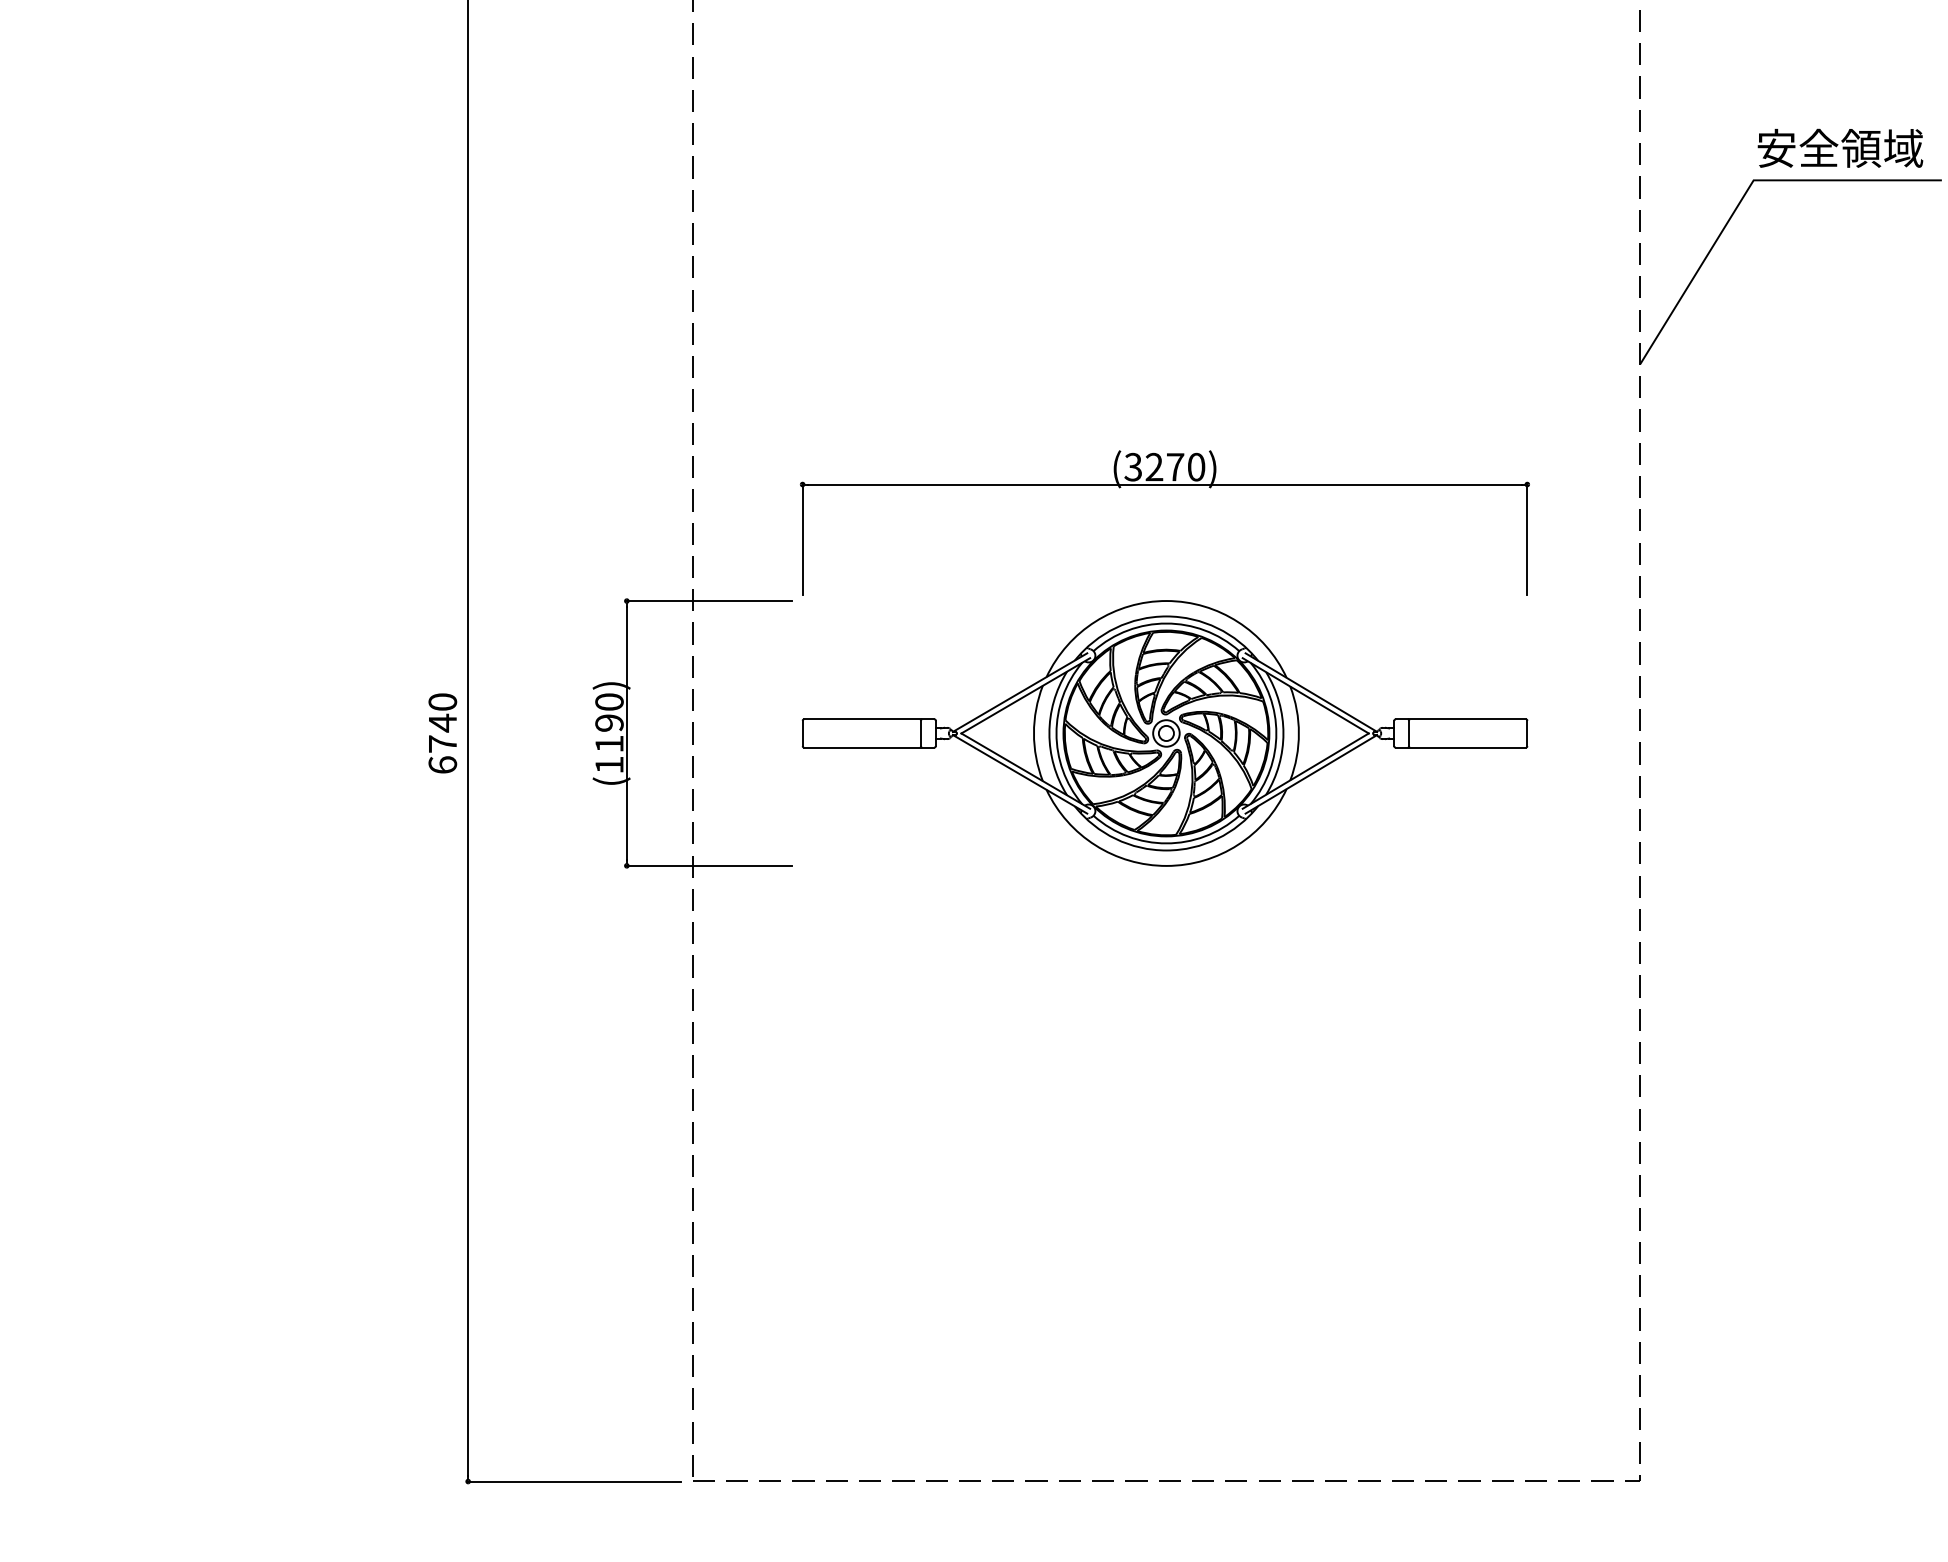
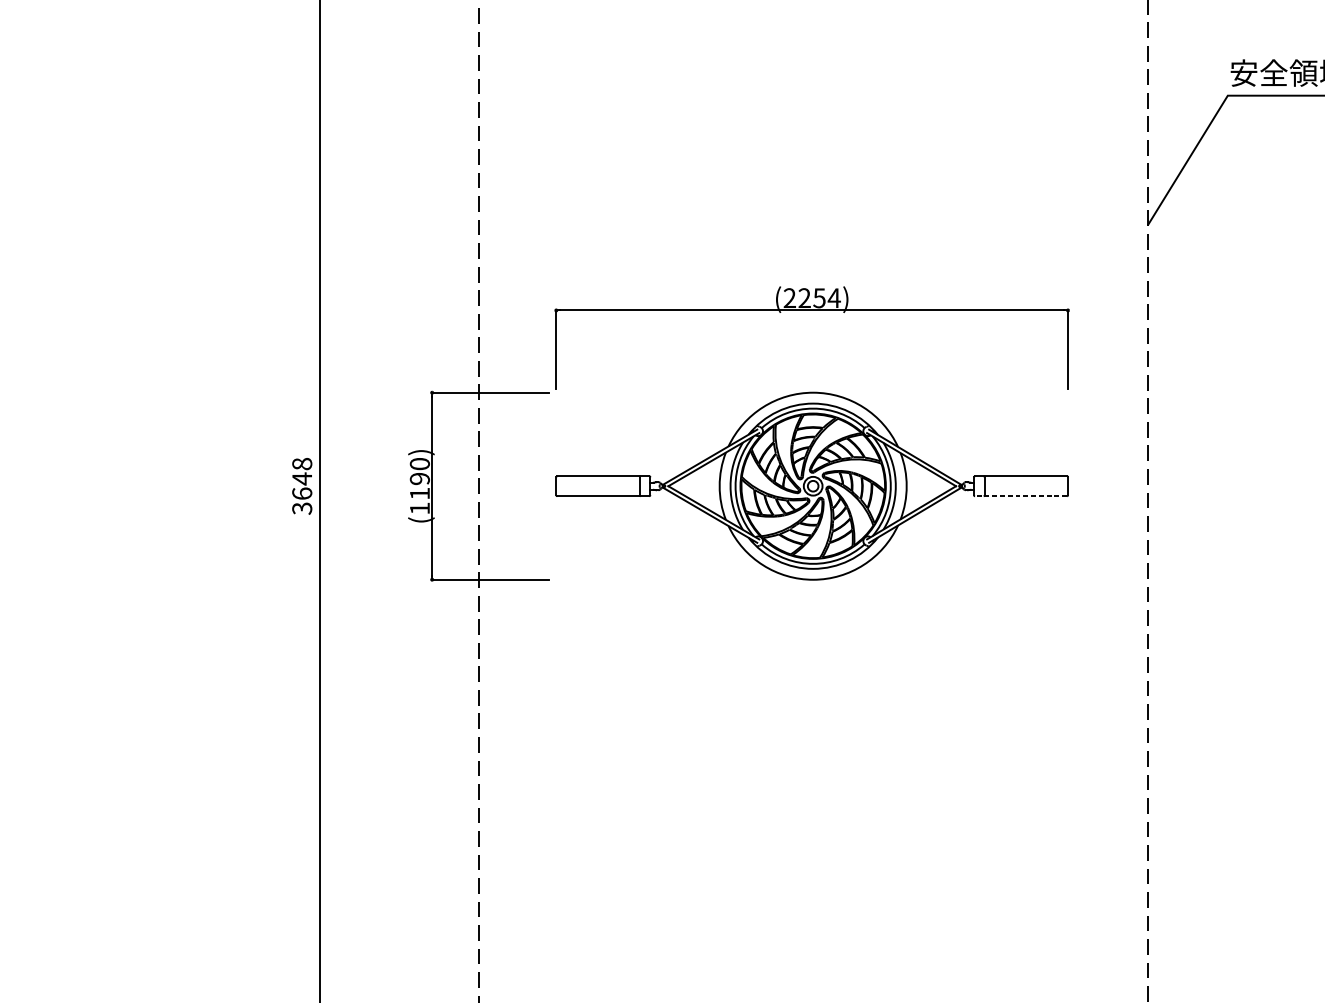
text: (1164, 466) -> (811, 297), (3270) -> (2254)
text: (442, 733) -> (302, 486), 6740 -> 3648
line: (1460, 747) -> (1020, 496), solid -> dashed

